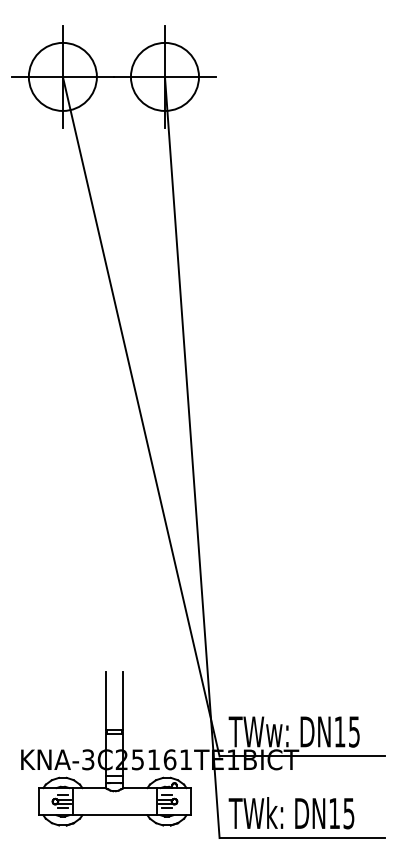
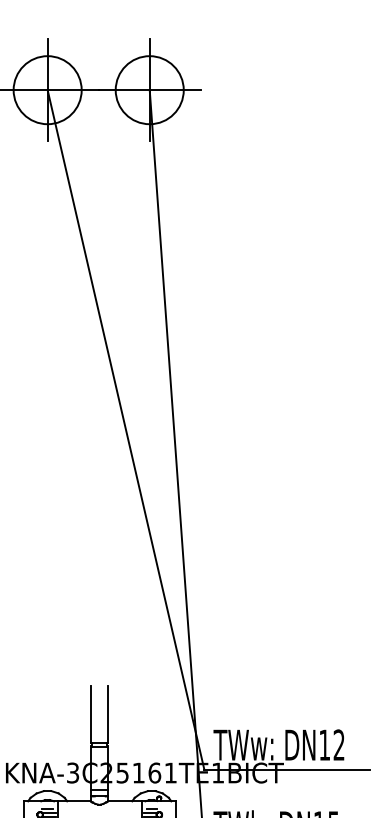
text: (354, 731) -> (339, 744), DN15 -> DN12

